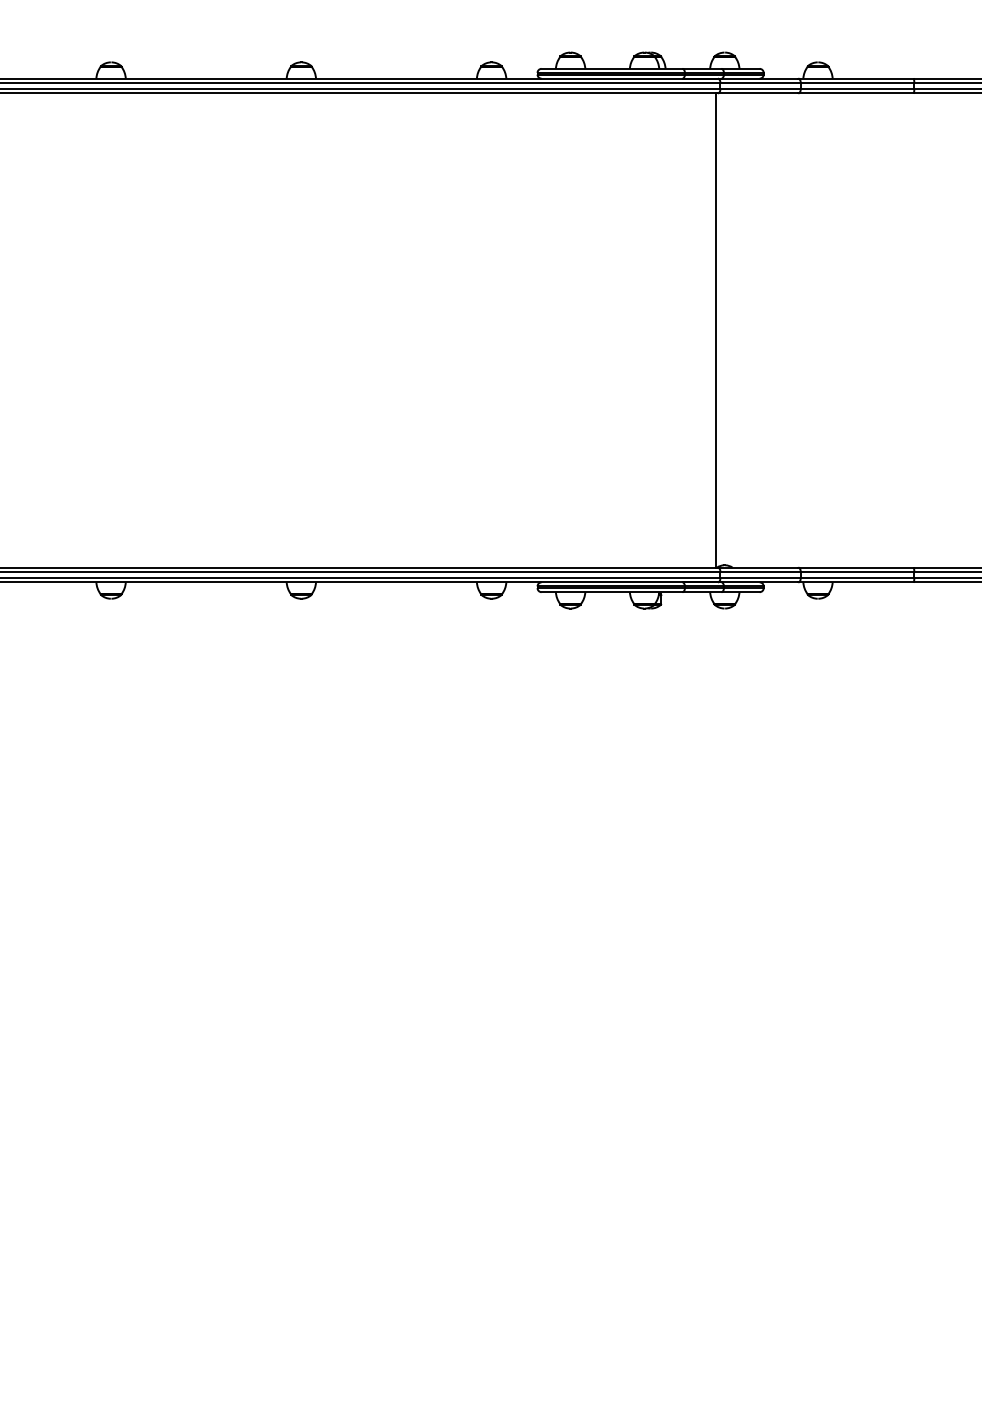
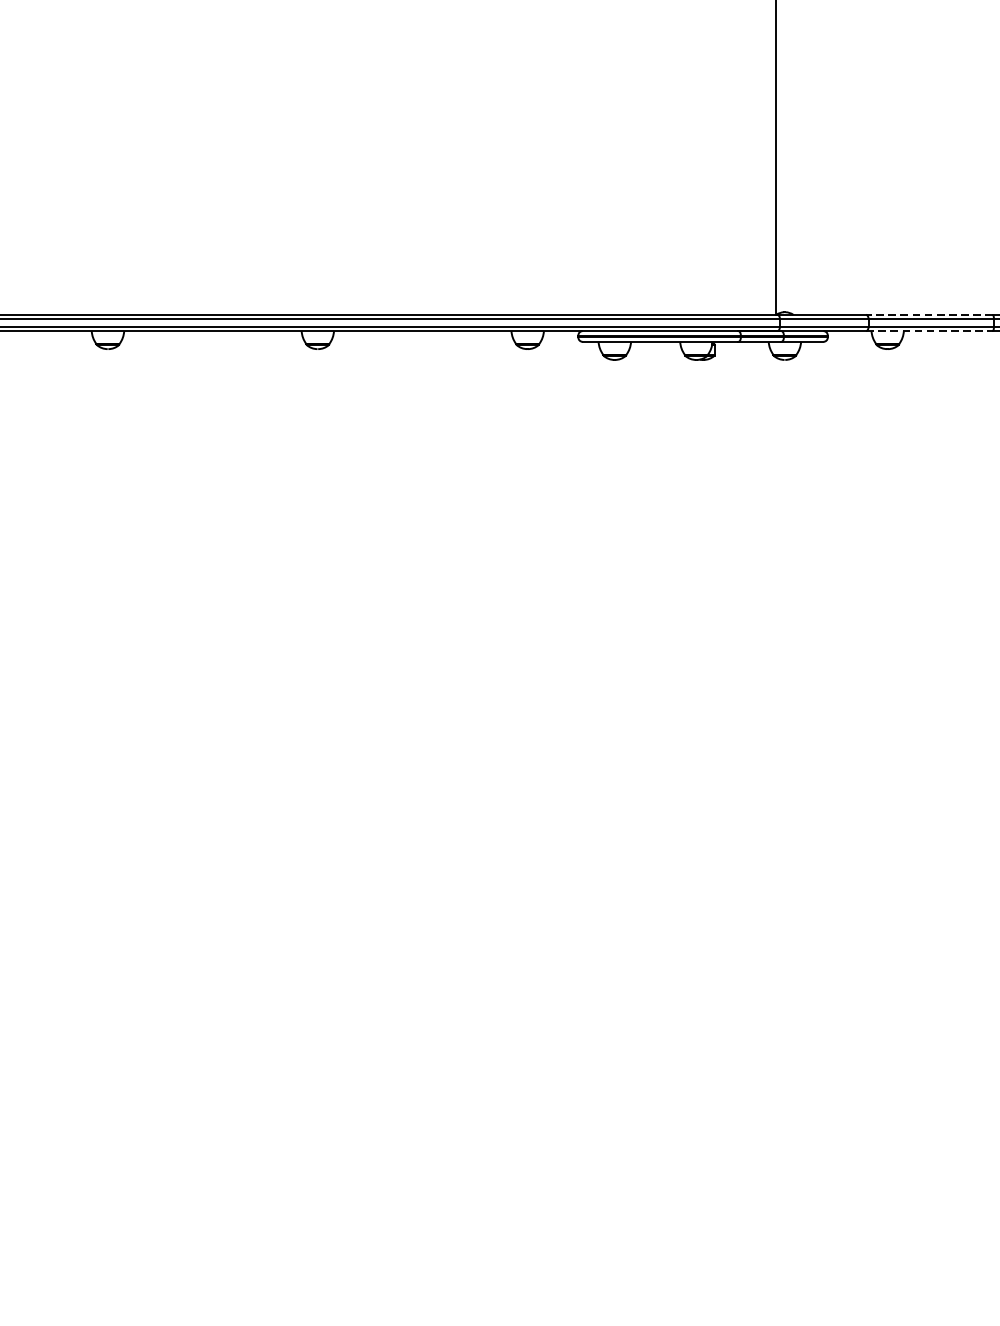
line: (855, 567) -> (929, 314), solid -> dashed
line: (855, 582) -> (929, 331), solid -> dashed

